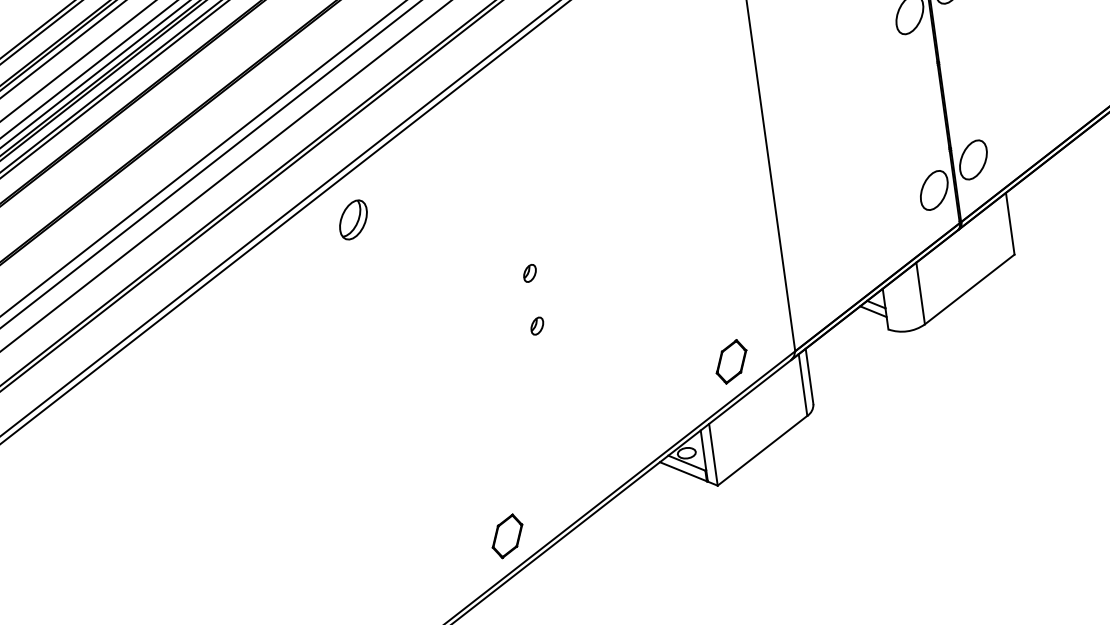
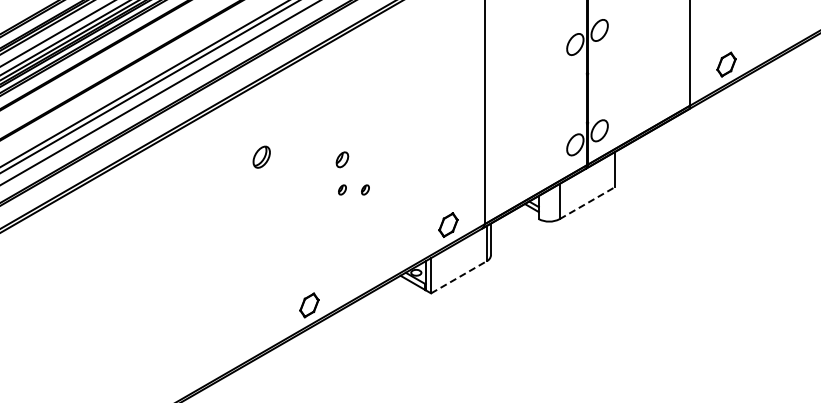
part: (352, 218) -> (261, 156), moved
part: (529, 272) -> (342, 159), size x1.6
line: (969, 288) -> (587, 202), solid -> dashed
part: (577, 319) -> (365, 189), added
line: (763, 450) -> (459, 277), solid -> dashed

